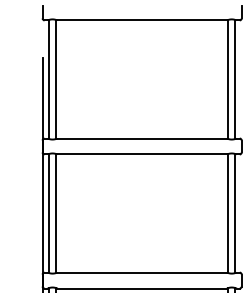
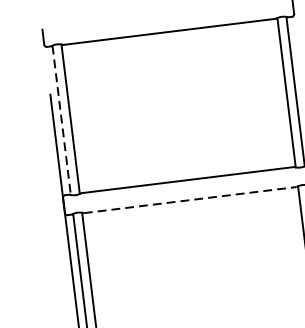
line: (48, 79) -> (61, 120), solid -> dashed
line: (142, 154) -> (190, 200), solid -> dashed

